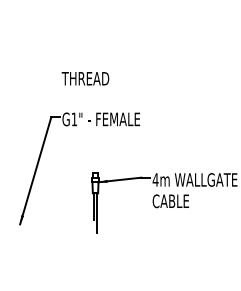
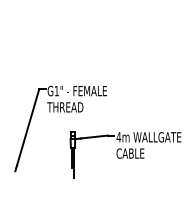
text: (85, 78) -> (65, 107), moved

